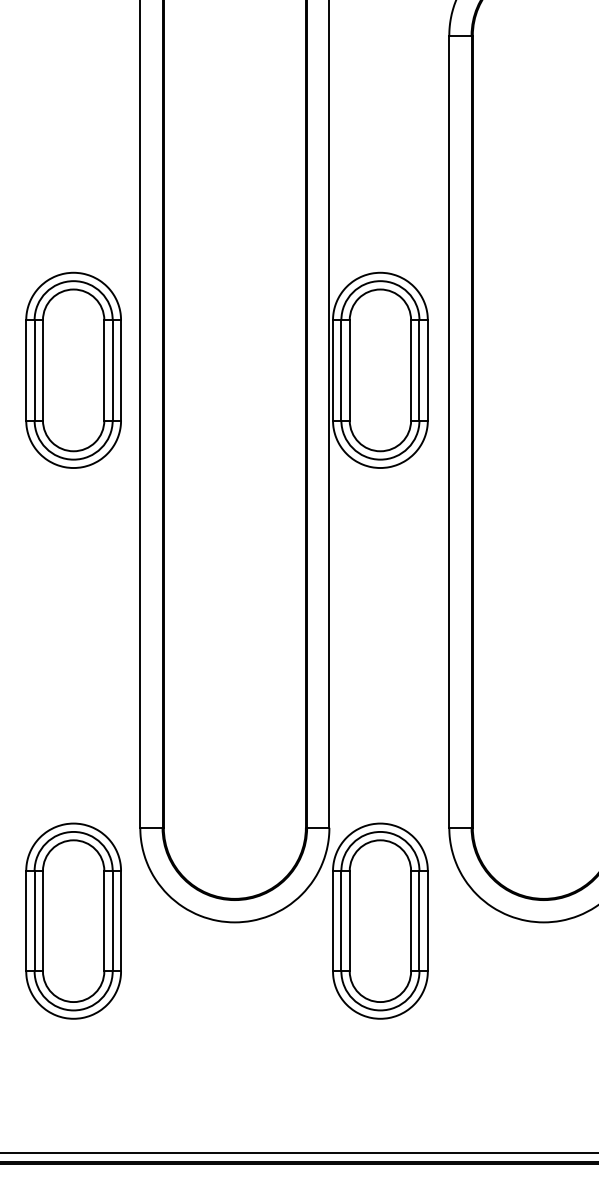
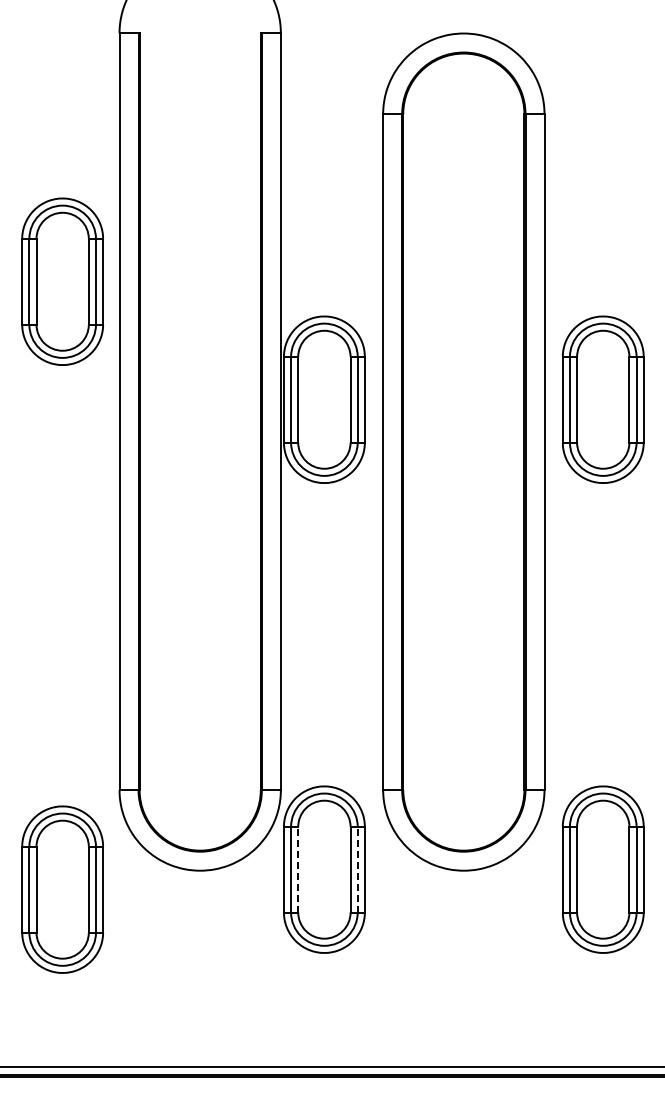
part: (73, 370) -> (62, 281), moved
part: (73, 920) -> (62, 889), moved
line: (350, 920) -> (298, 869), solid -> dashed
line: (419, 920) -> (357, 869), solid -> dashed

